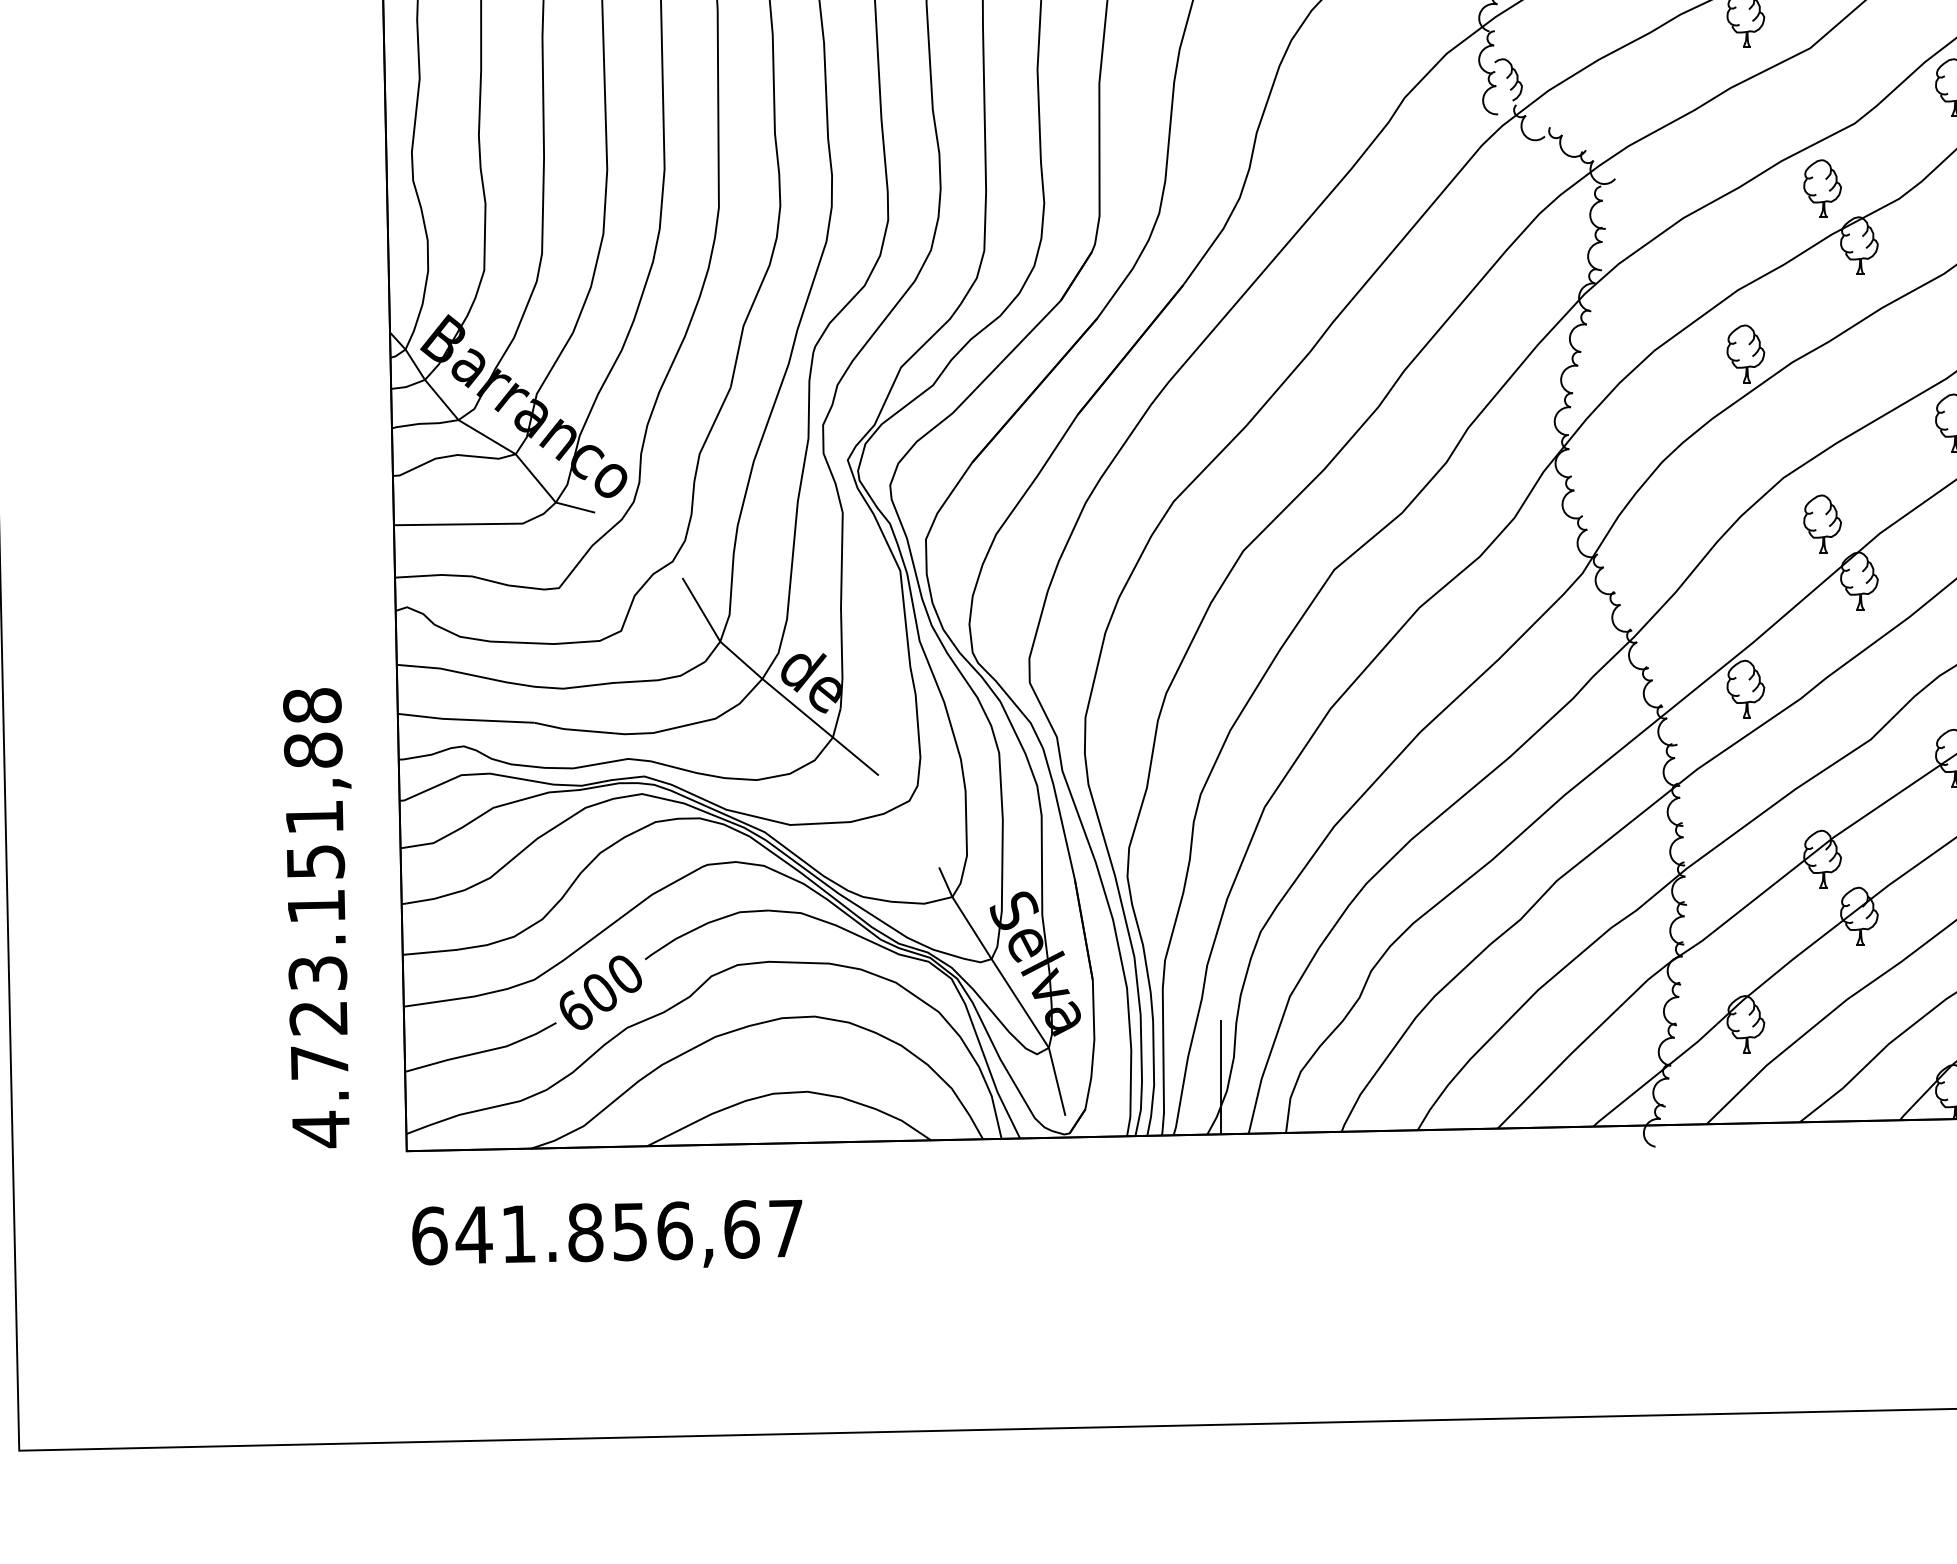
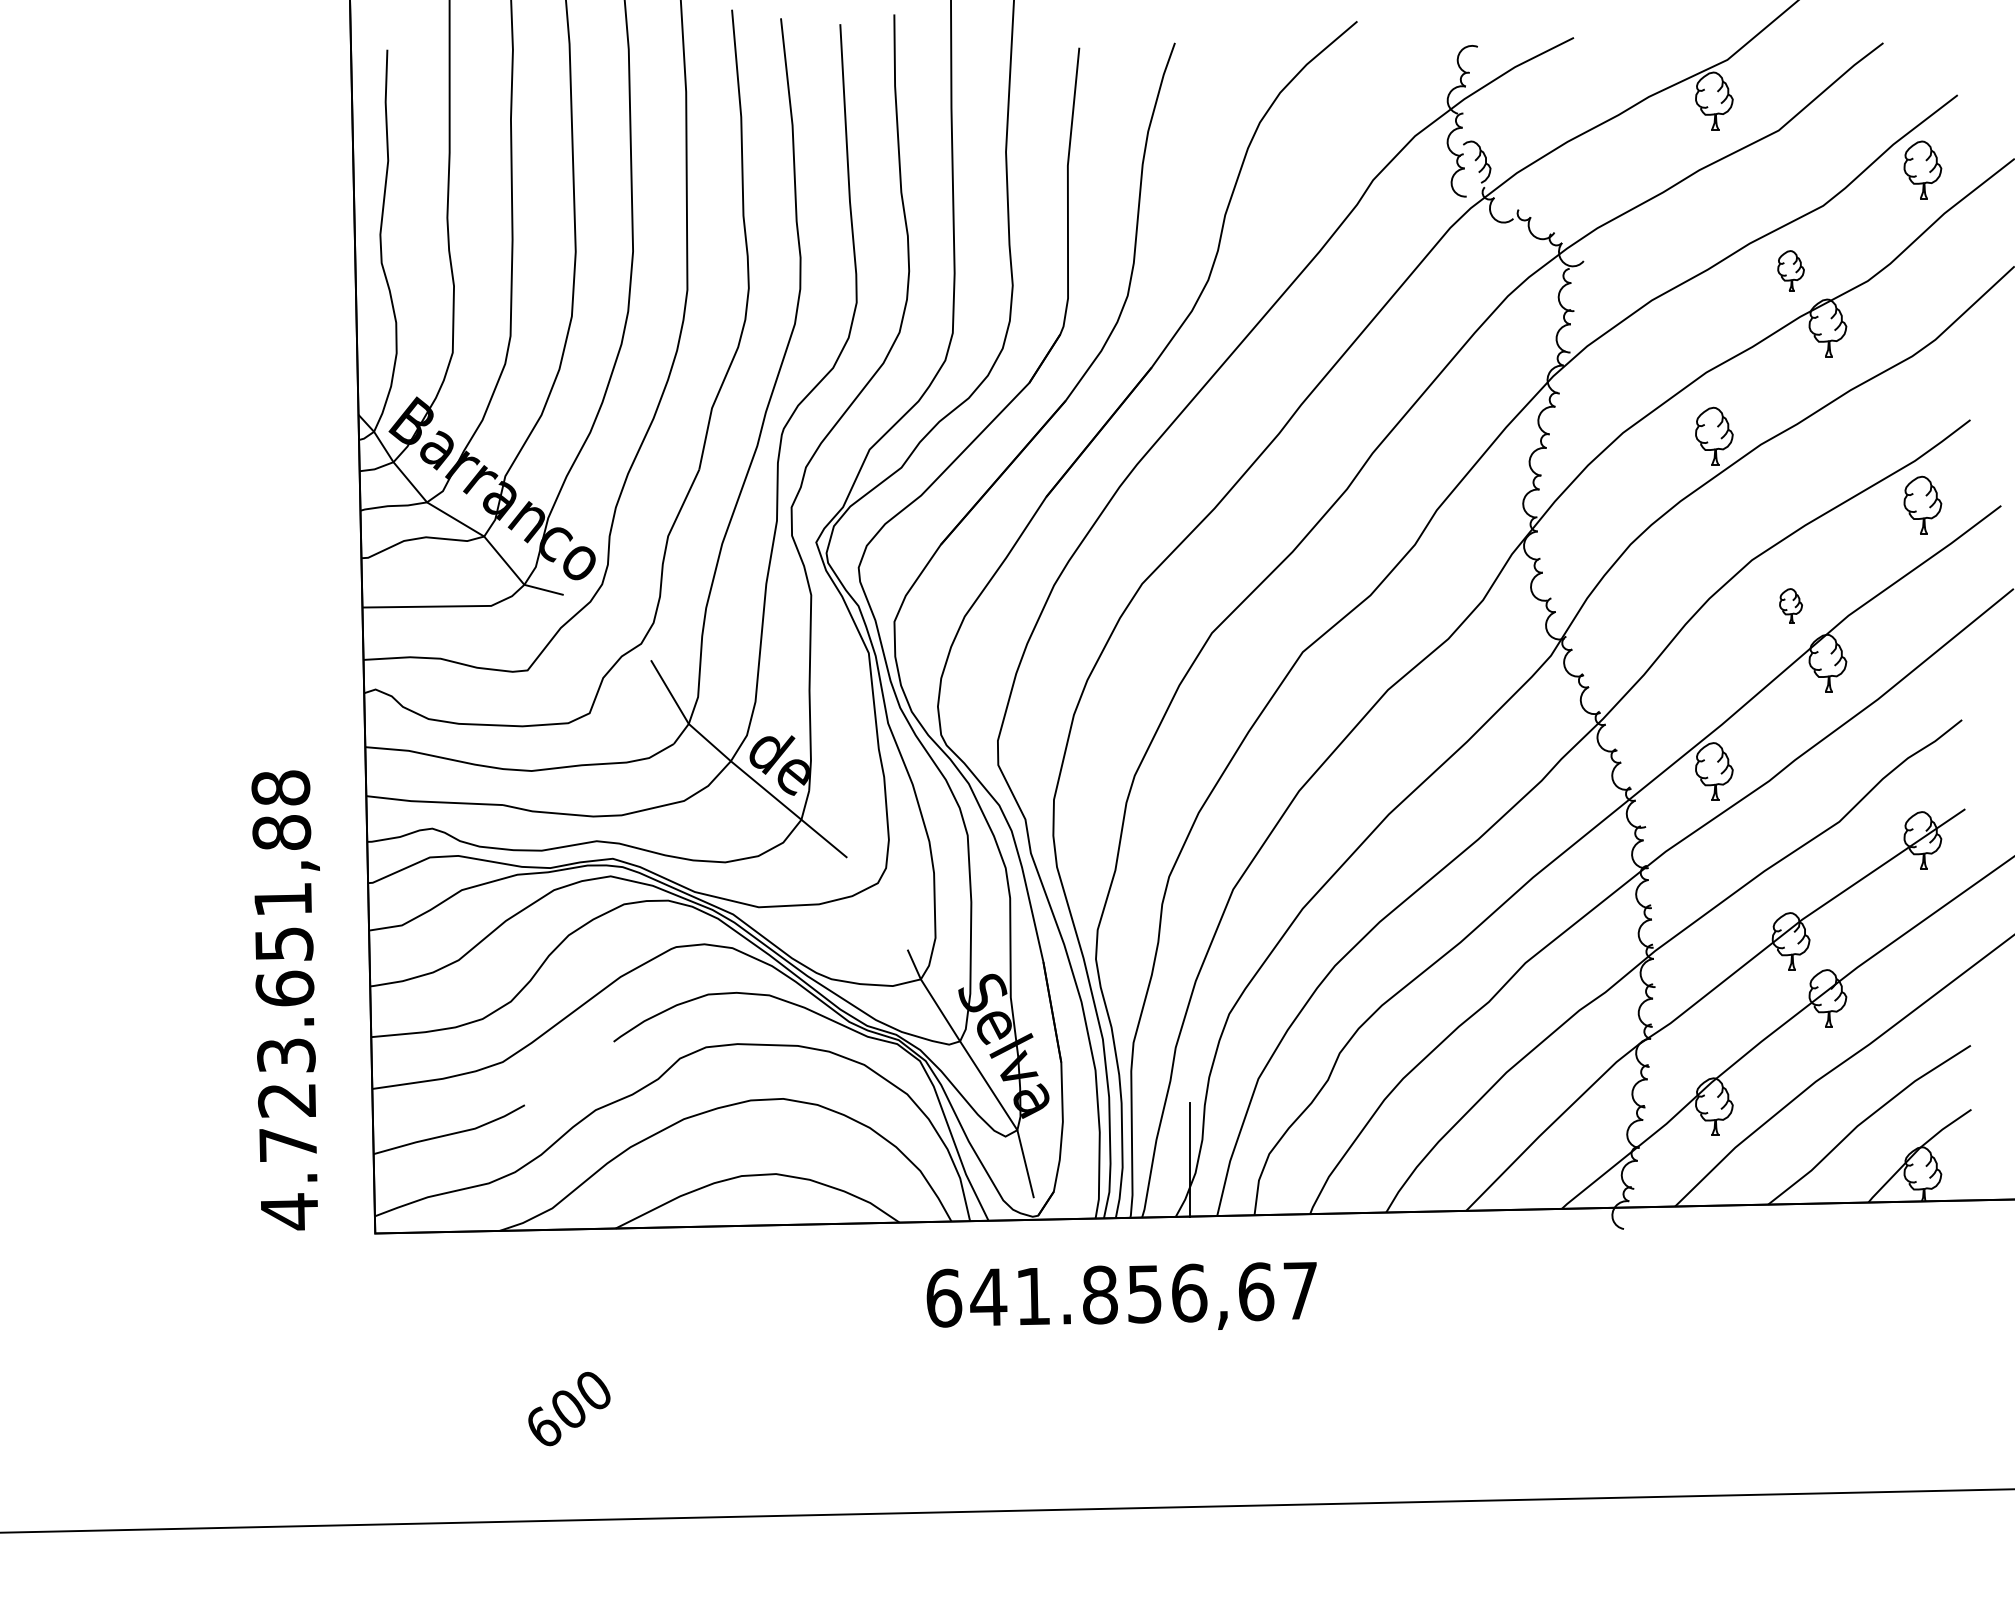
part: (1822, 188) -> (1790, 270), size x0.7
part: (1822, 523) -> (1790, 605), size x0.6
text: (316, 906) -> (284, 988), 4.723.151,88 -> 4.723.651,88
text: (601, 993) -> (569, 1409), moved
text: (607, 1233) -> (1121, 1295), moved

